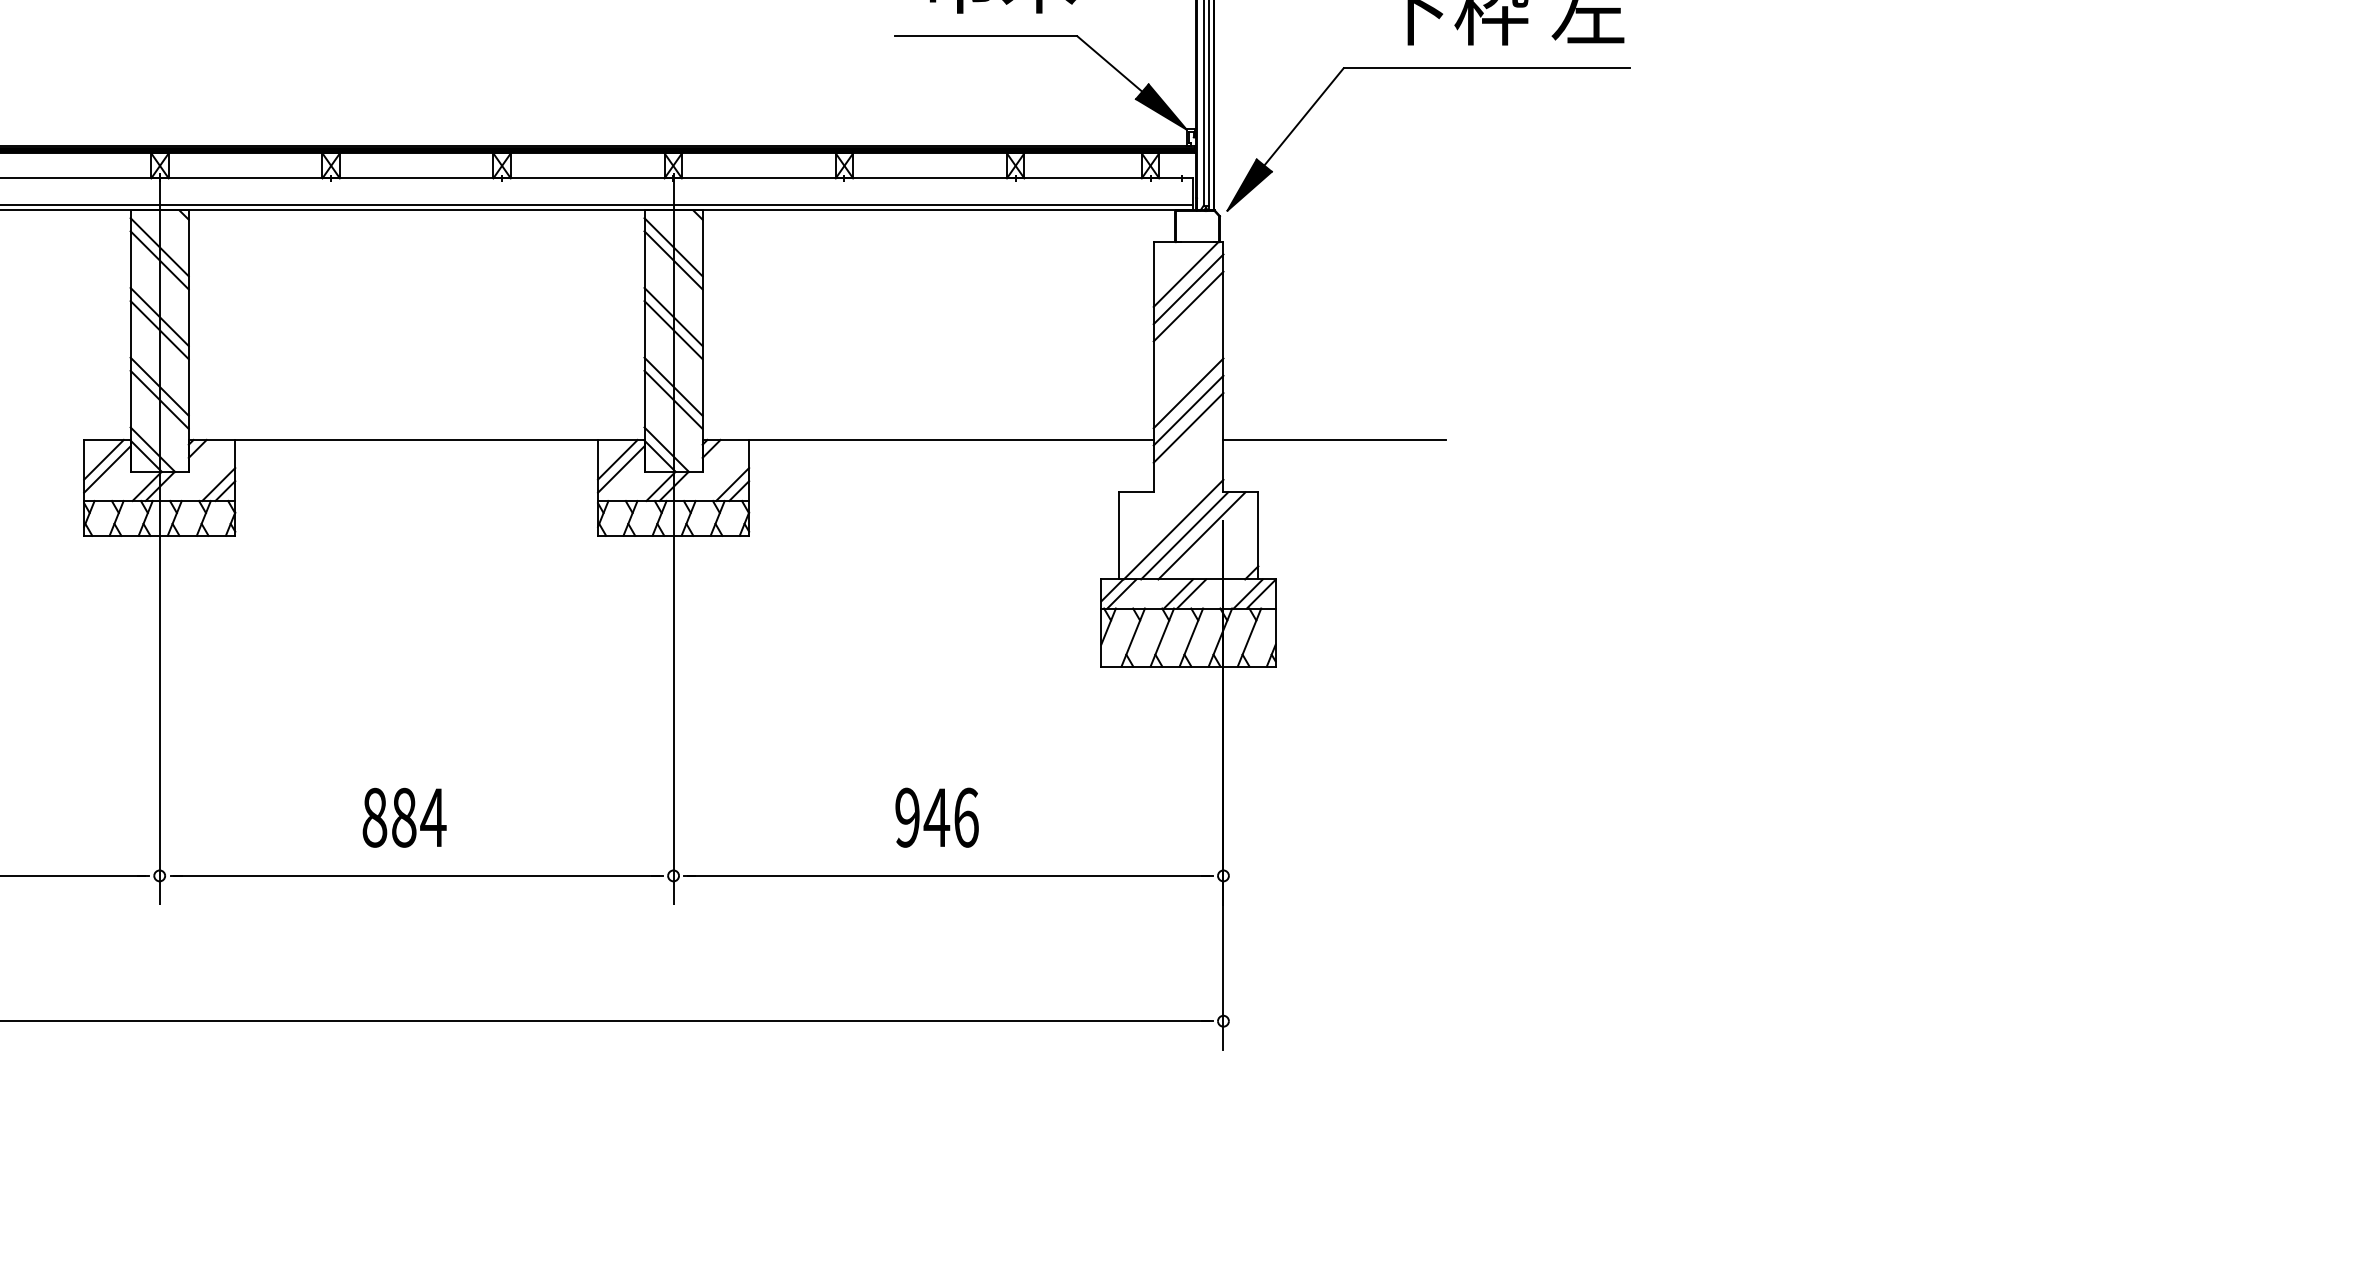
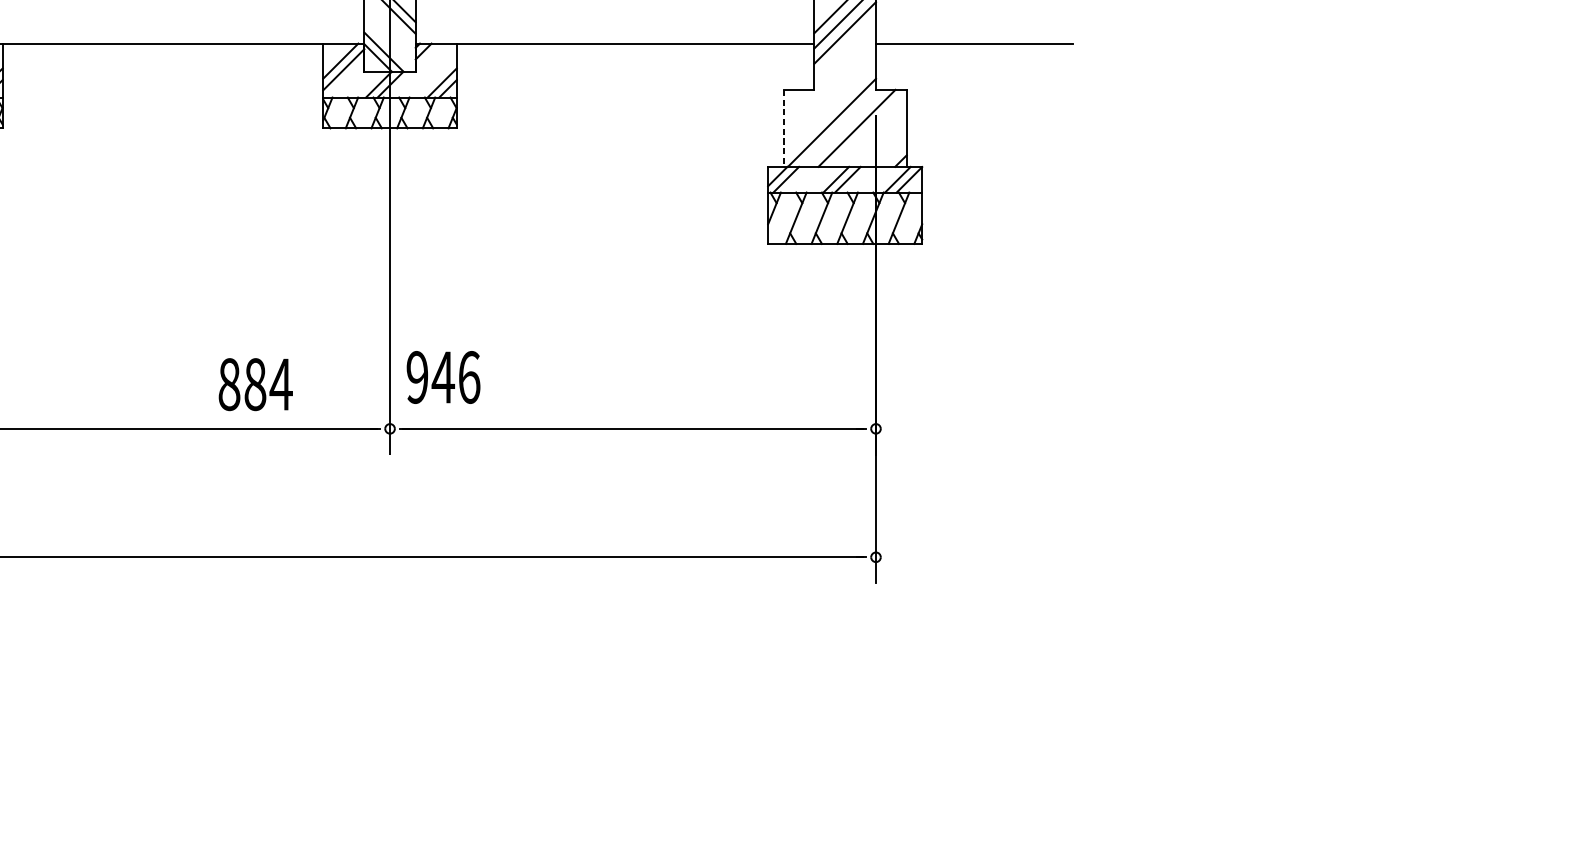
line: (1118, 535) -> (783, 128), solid -> dashed
line: (1184, 535) -> (841, 128), removed
text: (404, 817) -> (255, 384), moved
text: (936, 817) -> (443, 377), moved

